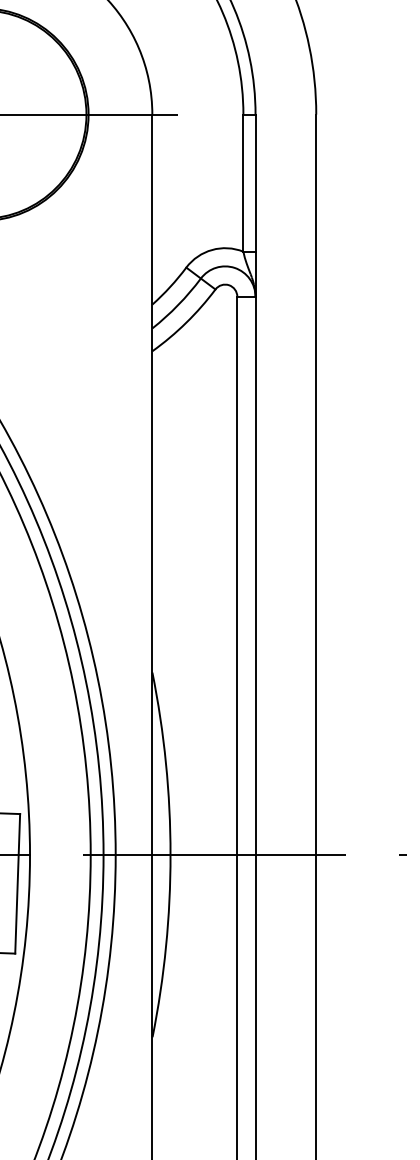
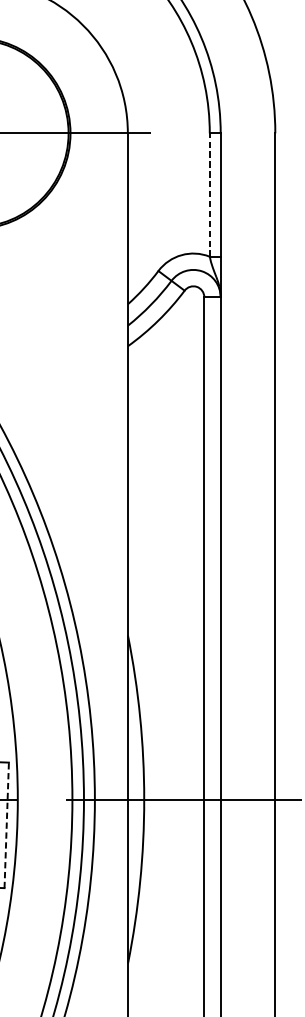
line: (243, 183) -> (209, 195), solid -> dashed
line: (17, 883) -> (6, 825), solid -> dashed

